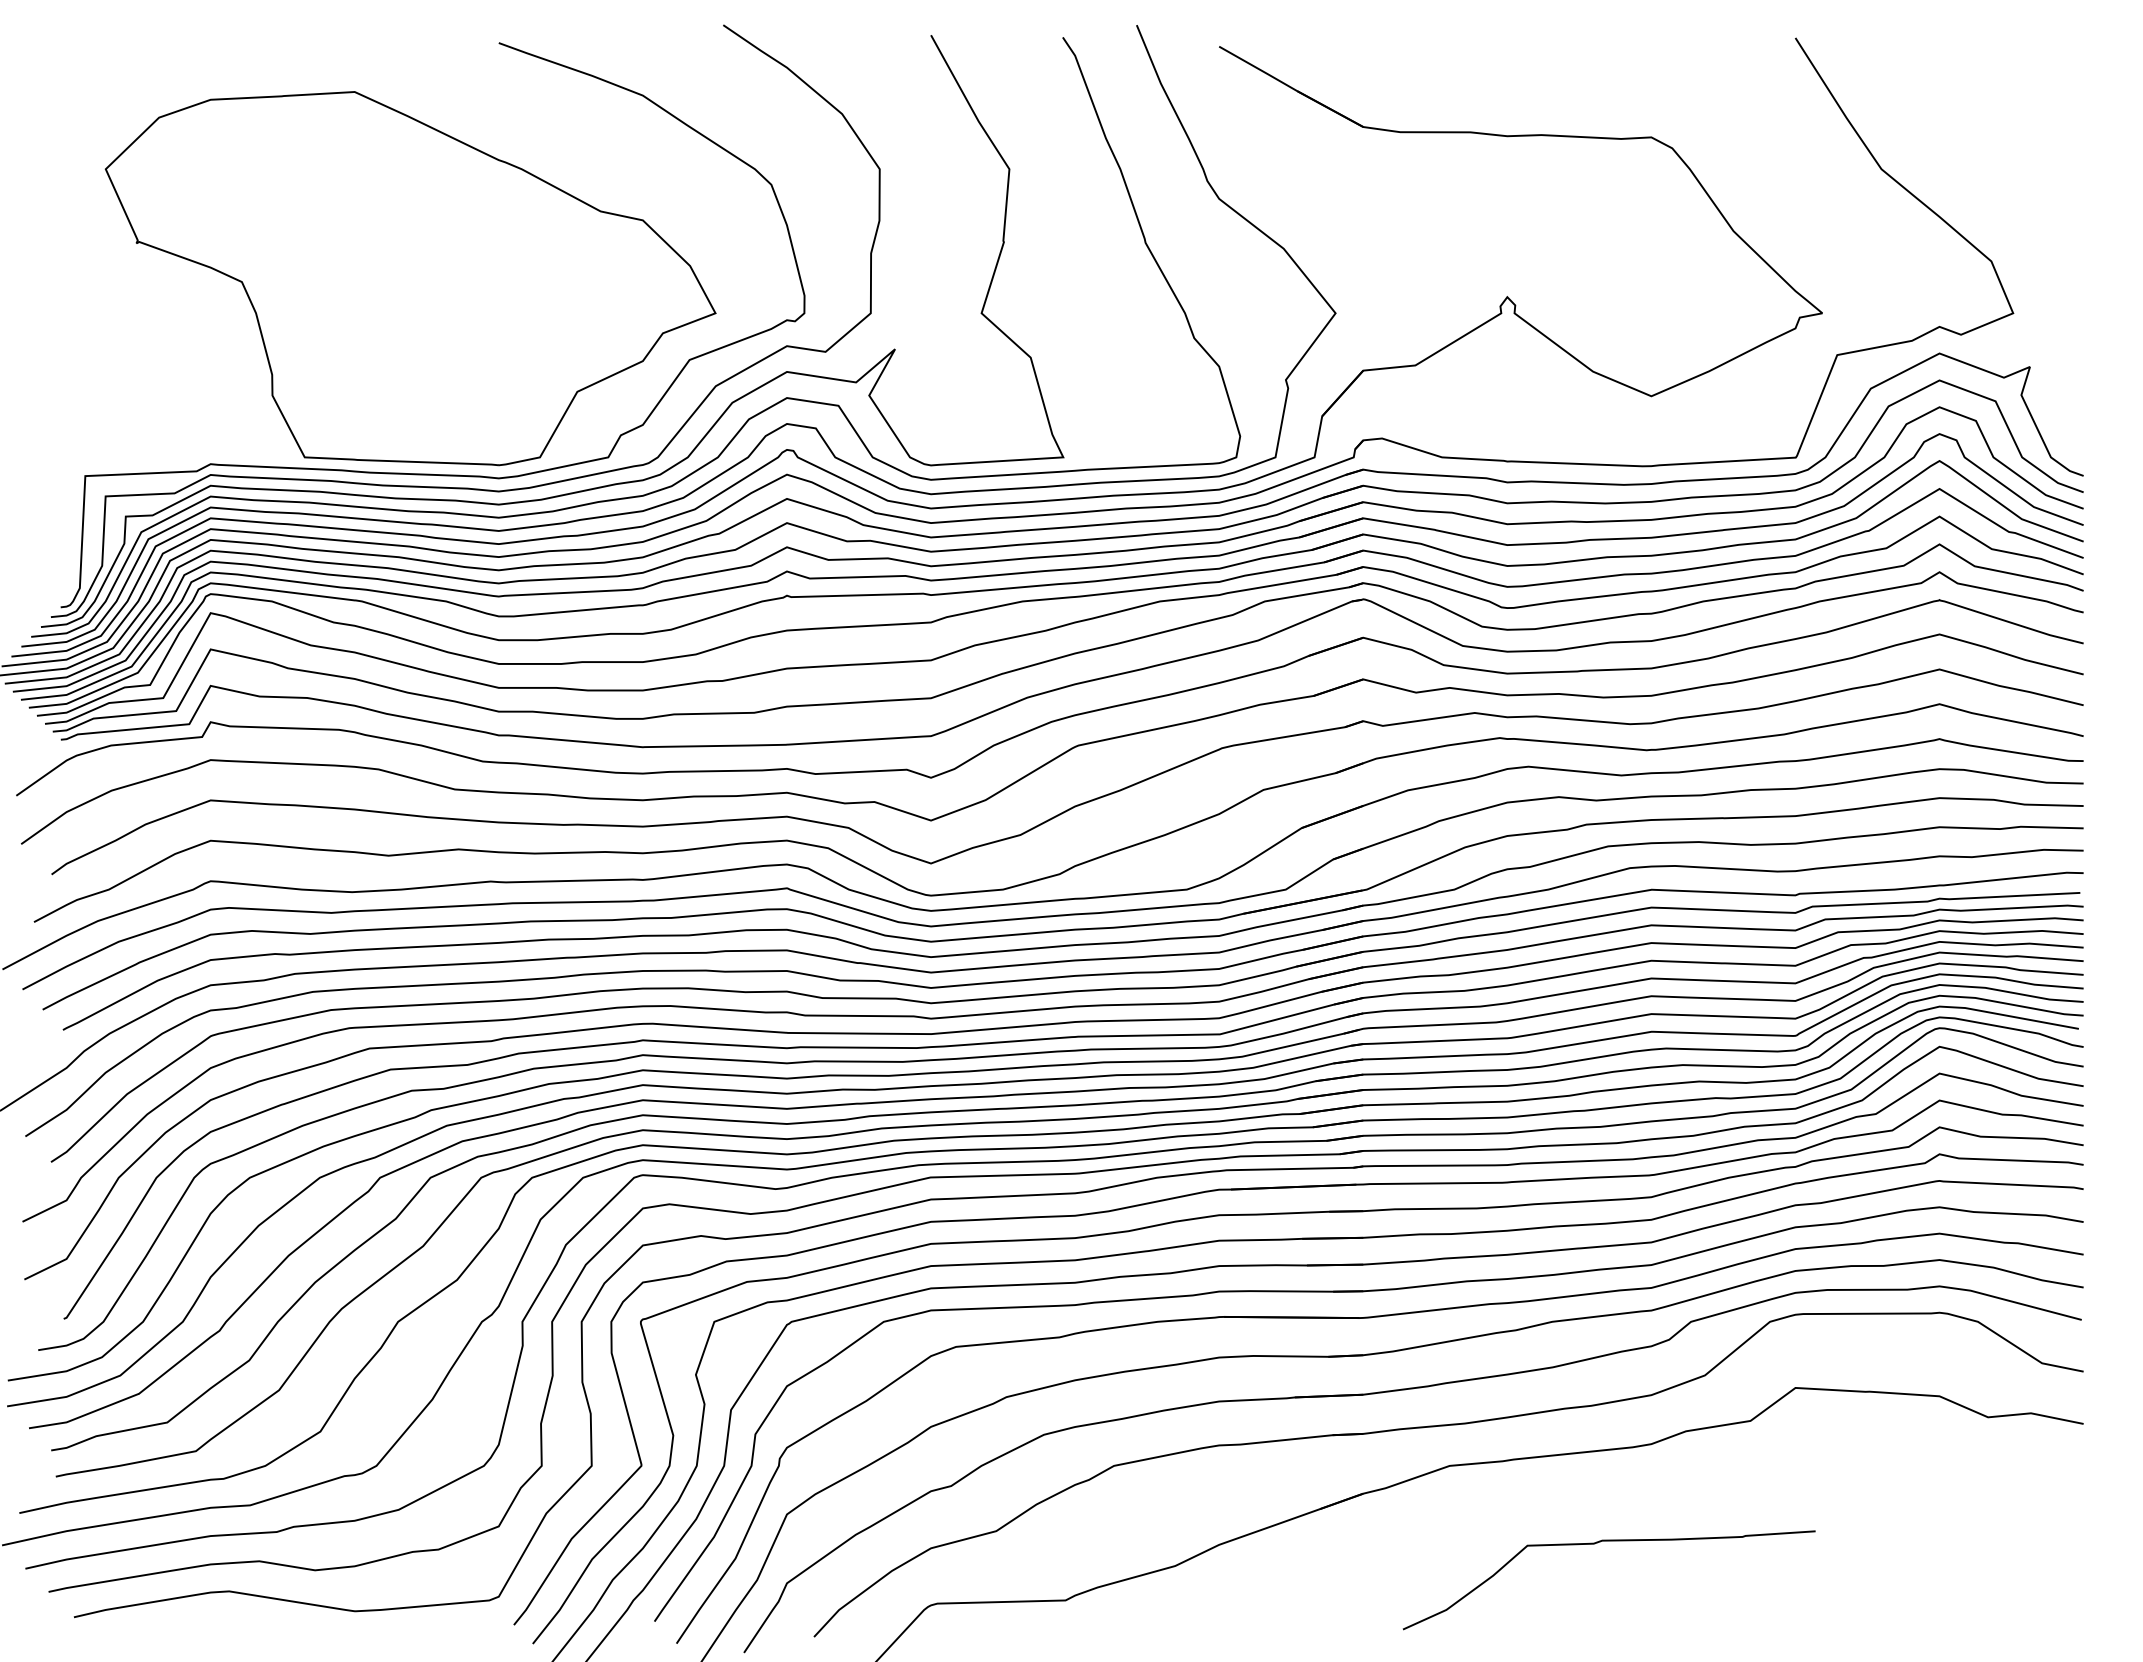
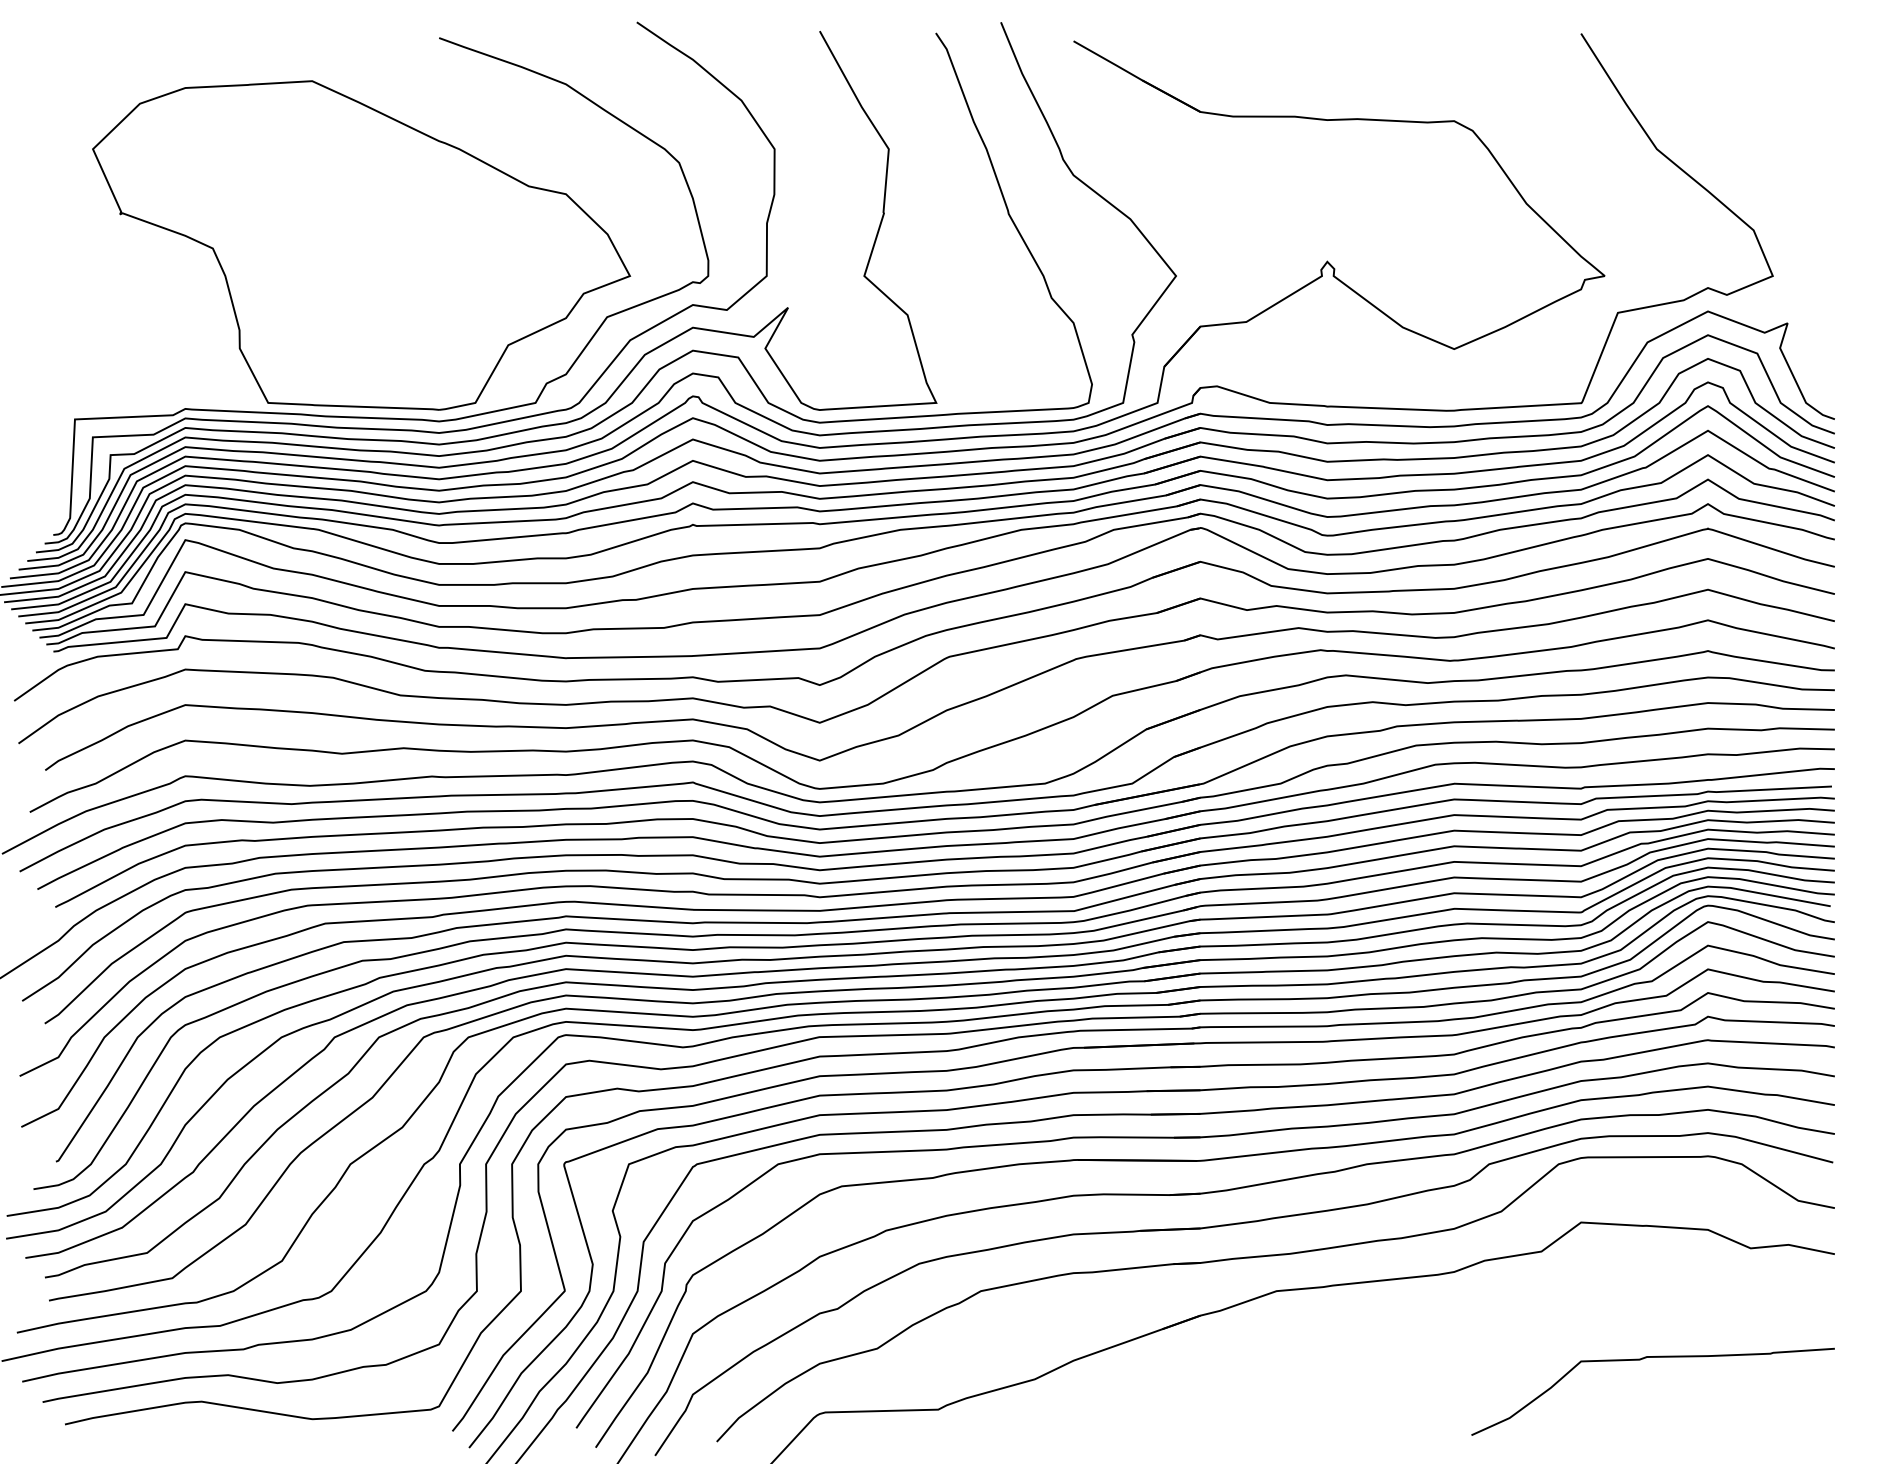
curve: (1597, 1543) -> (1642, 1359), moved

